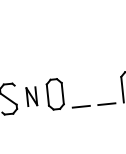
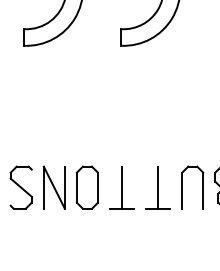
line: (105, 89) -> (158, 187), added
line: (80, 91) -> (122, 187), added
part: (31, 96) -> (53, 187), size x1.67

